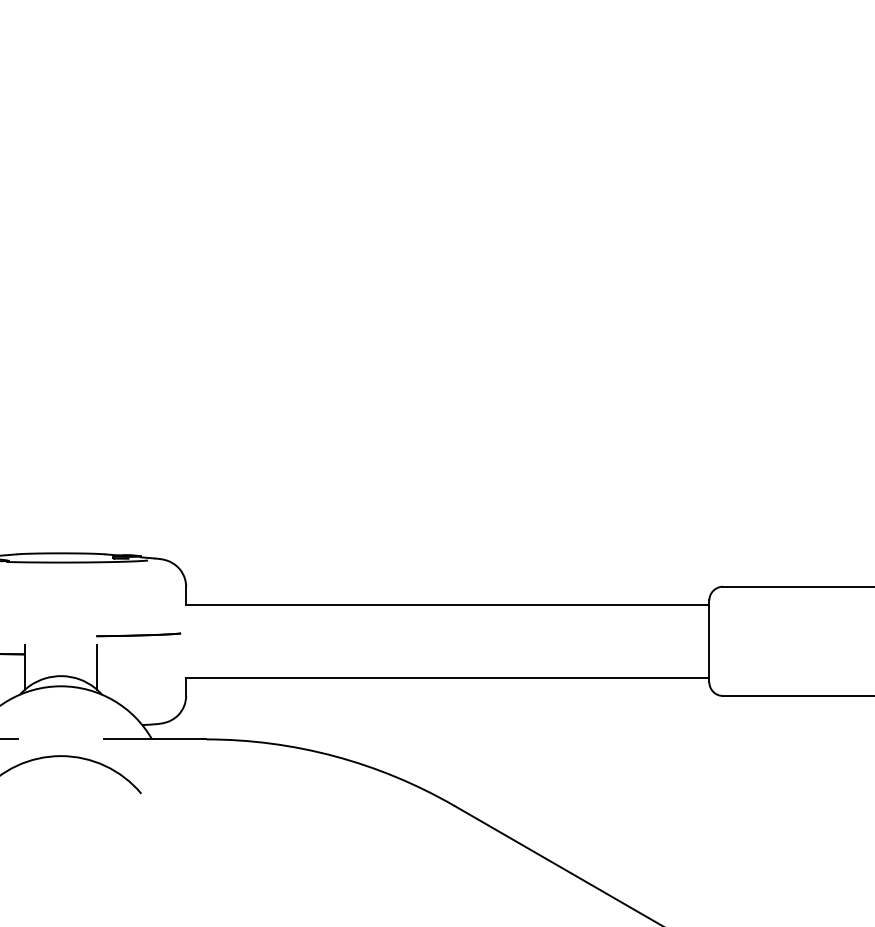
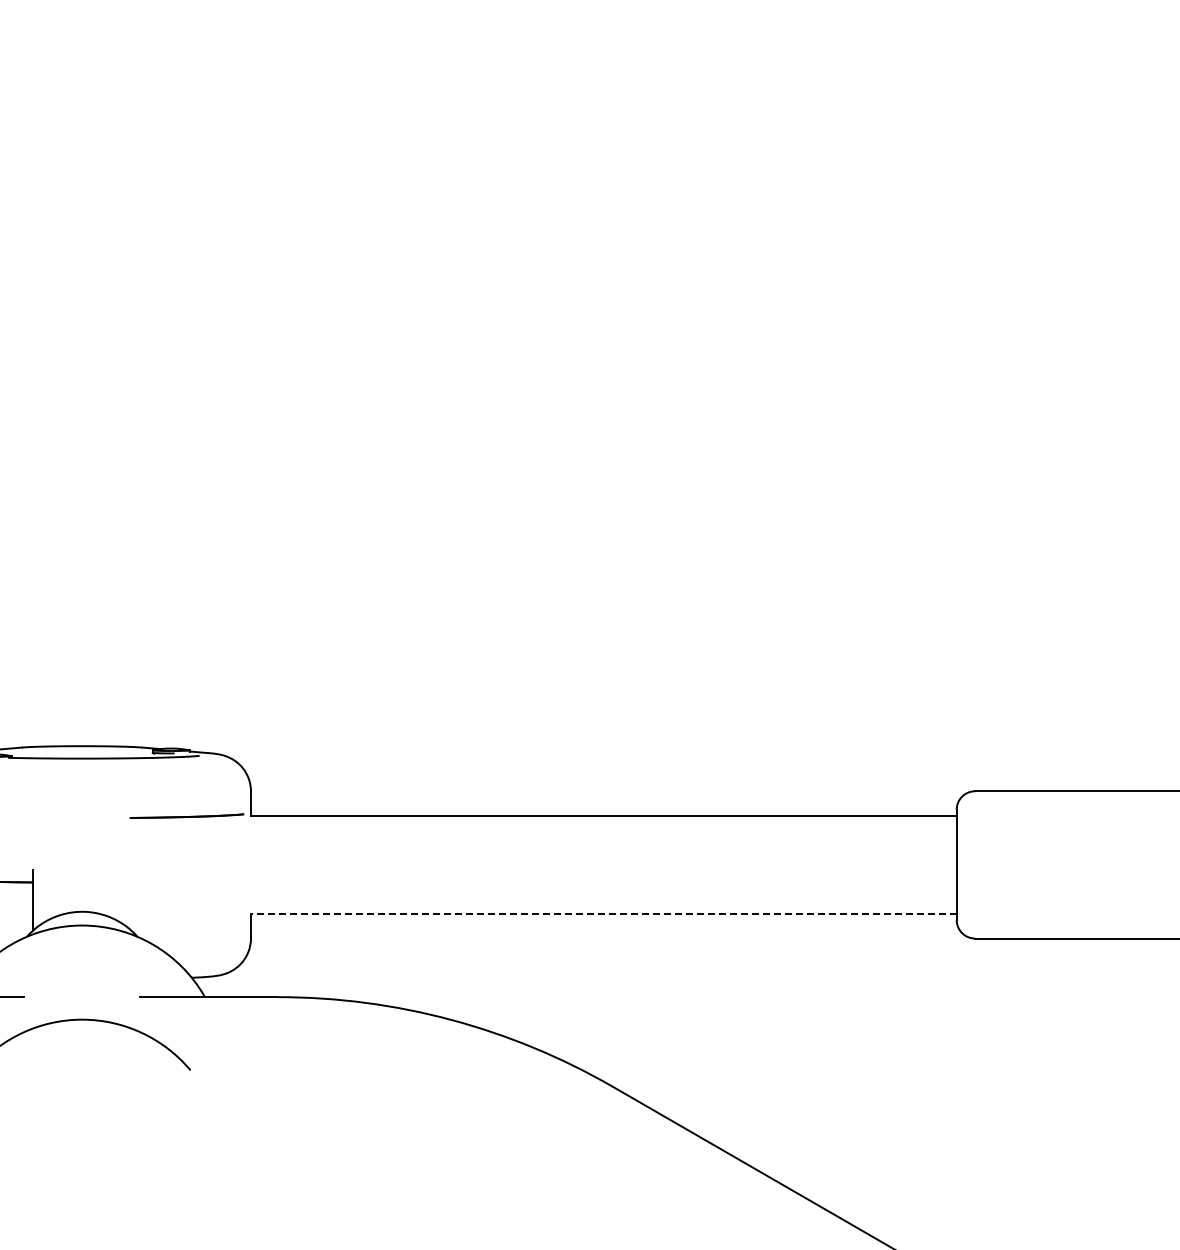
line: (138, 635) -> (186, 816), moved
line: (97, 667) -> (131, 900), removed
line: (447, 678) -> (603, 914), solid -> dashed

